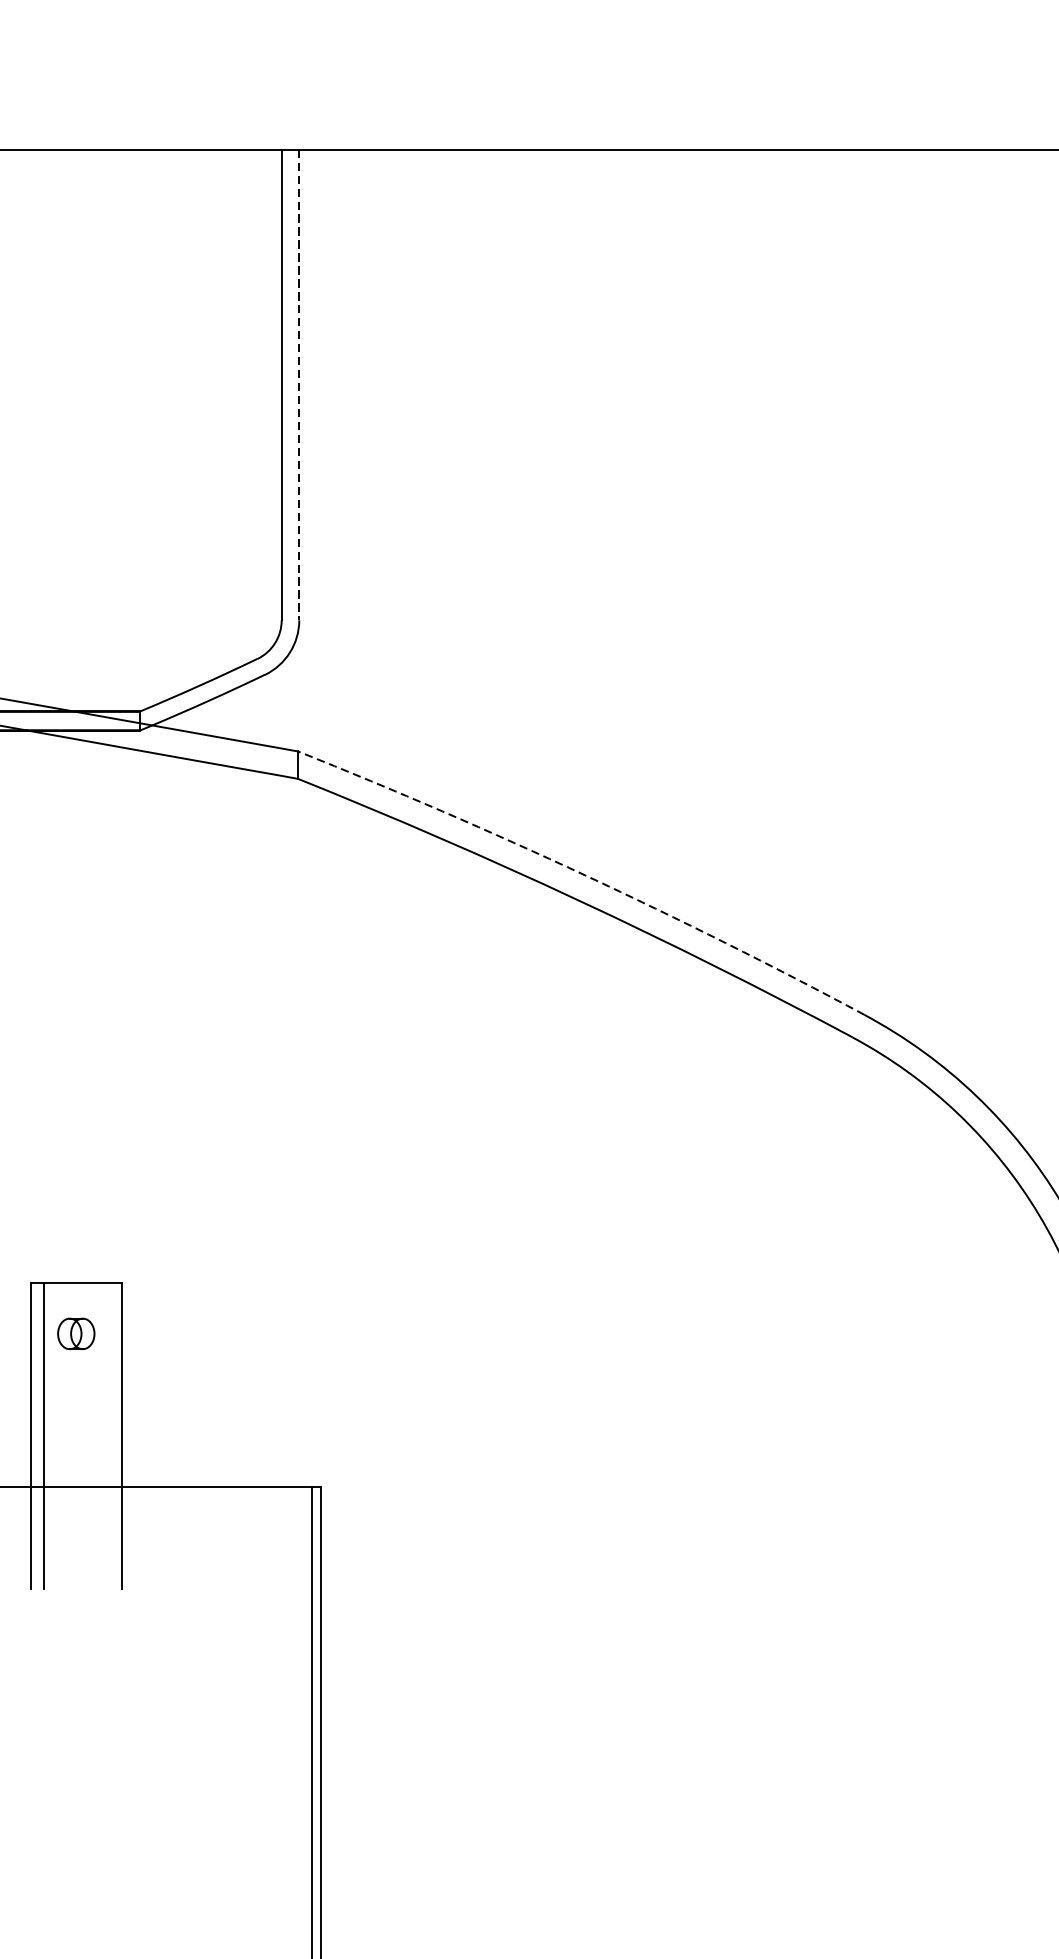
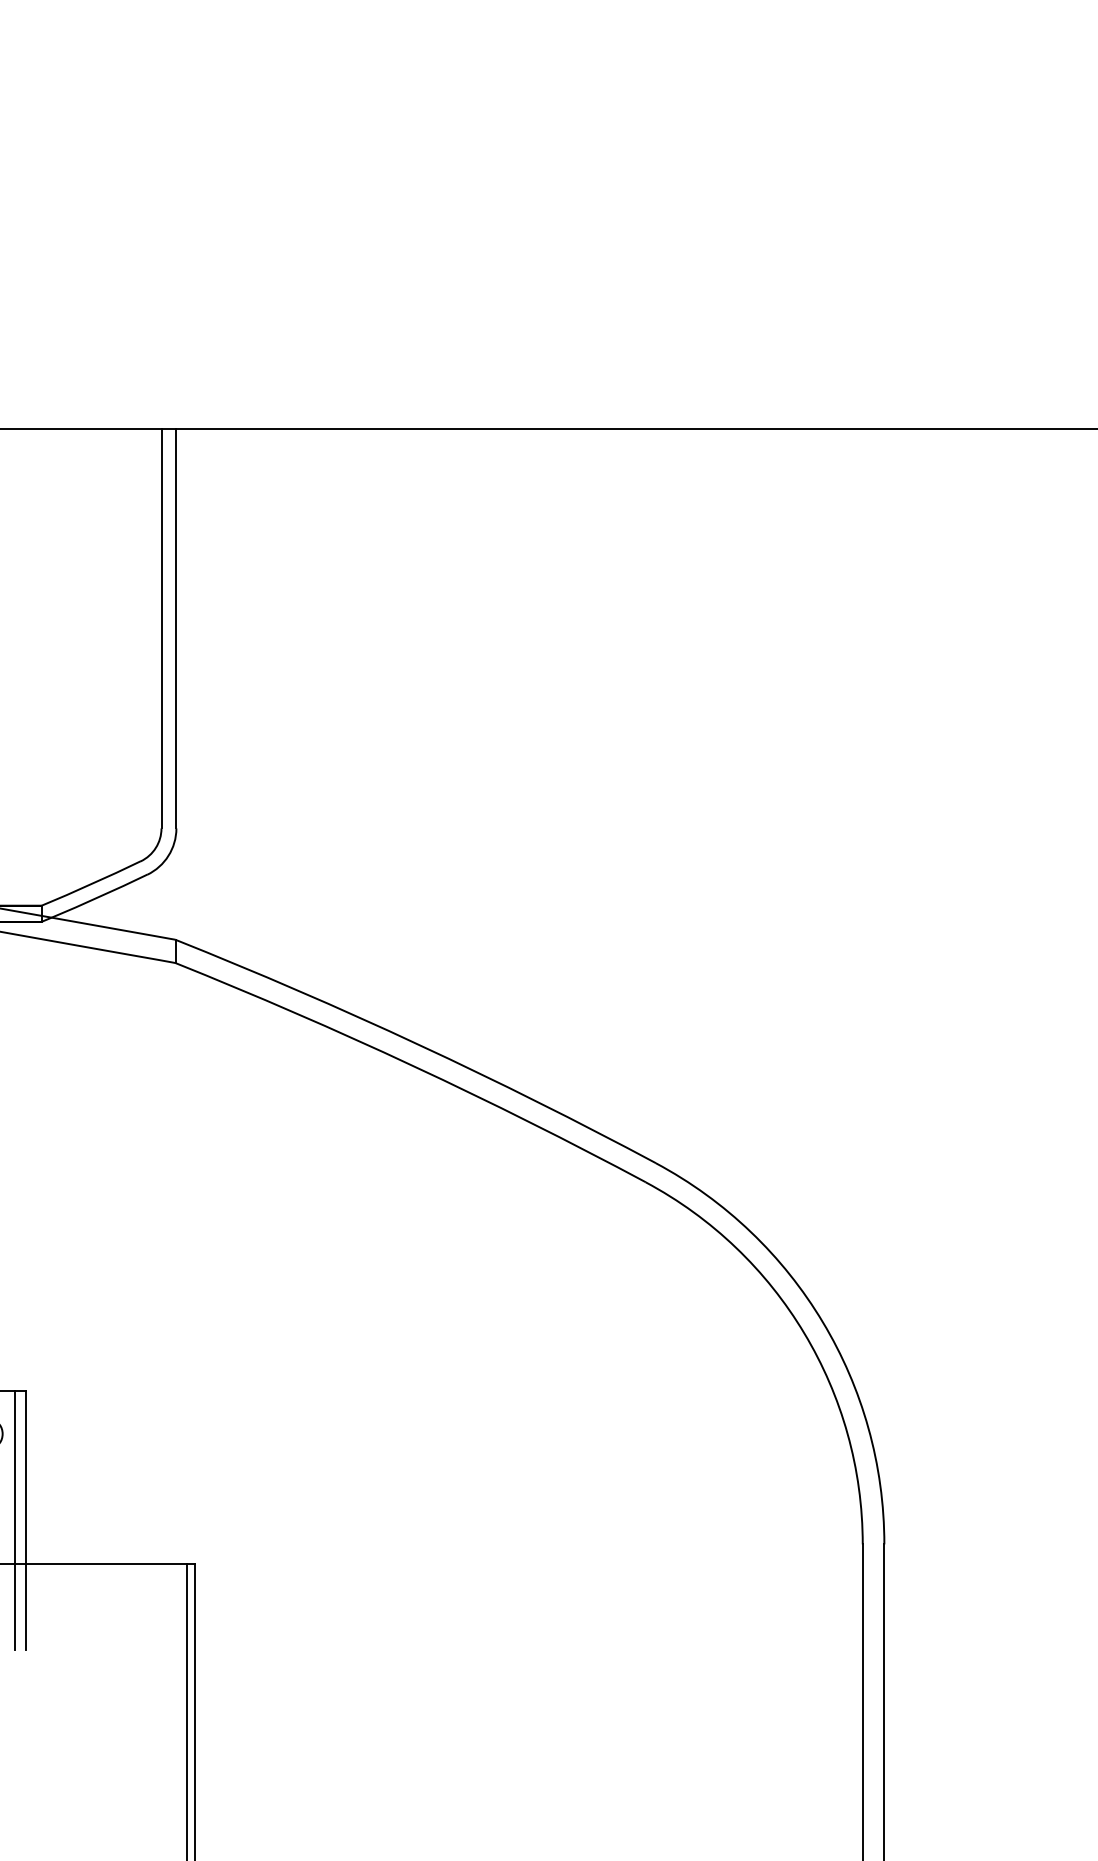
line: (299, 384) -> (176, 628), dashed -> solid
arc: (584, 874) -> (418, 1044), dashed -> solid
line: (108, 1435) -> (14, 1520), added

